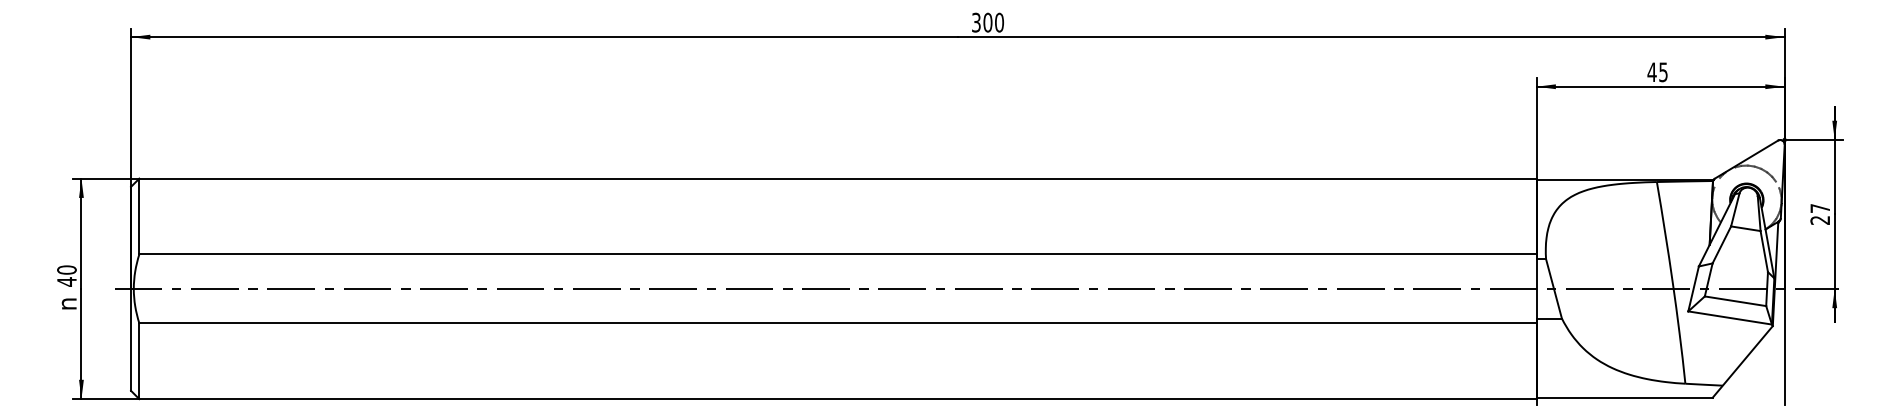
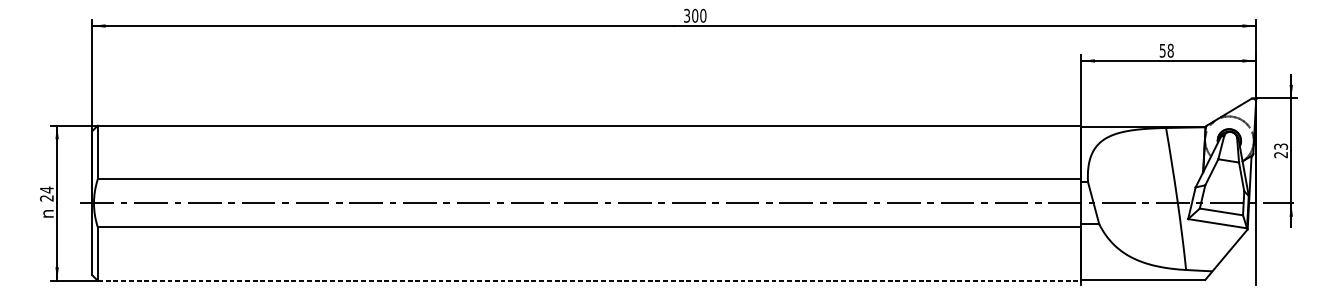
text: (1657, 72) -> (1166, 50), 45 -> 58
text: (1820, 208) -> (1281, 146), 27 -> 23
text: (66, 275) -> (46, 193), 40 -> 24
line: (837, 399) -> (589, 281), solid -> dashed

